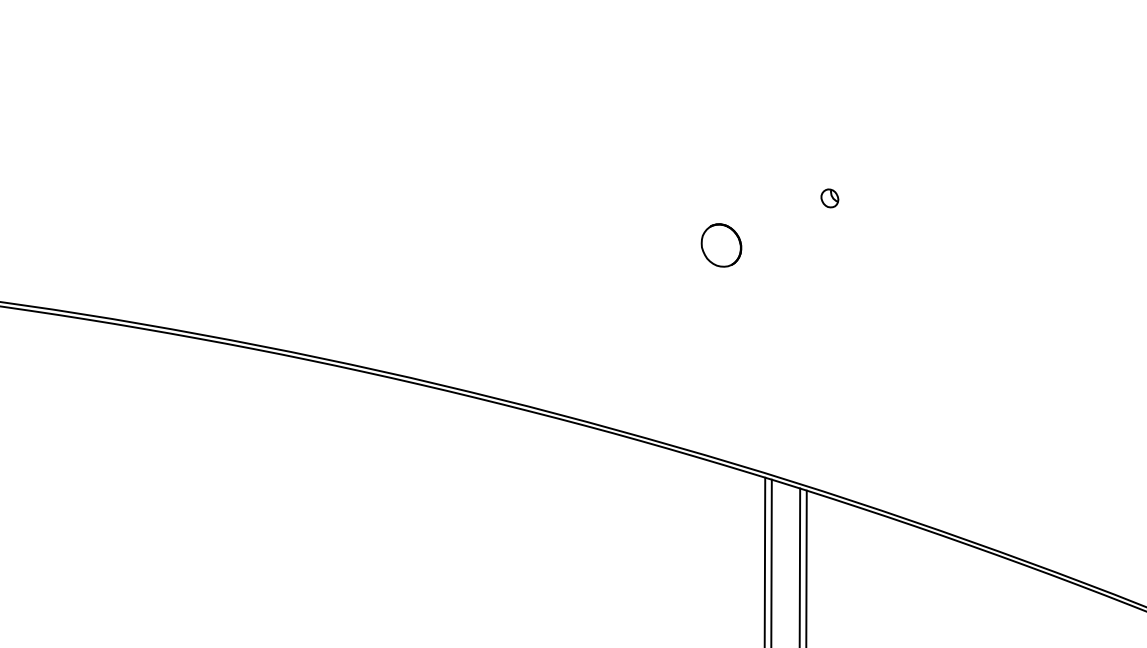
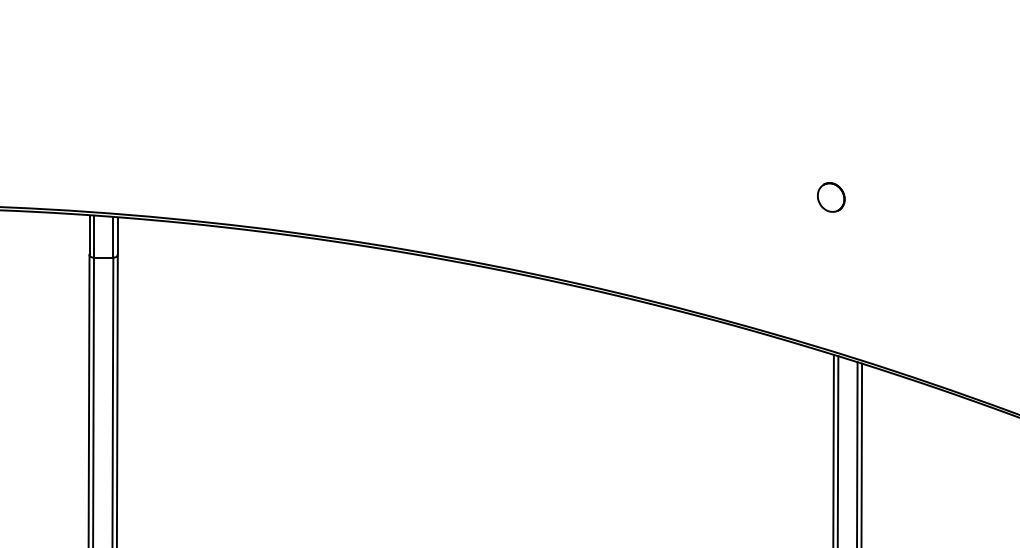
part: (829, 198) -> (877, 165), removed
part: (721, 245) -> (831, 197), moved

